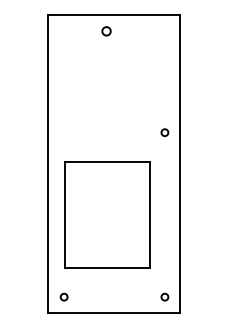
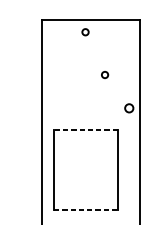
circle: (132, 88) -> (104, 75), added
circle: (164, 132) -> (128, 108), size x1.6
line: (106, 161) -> (85, 129), solid -> dashed
line: (107, 267) -> (86, 209), solid -> dashed

